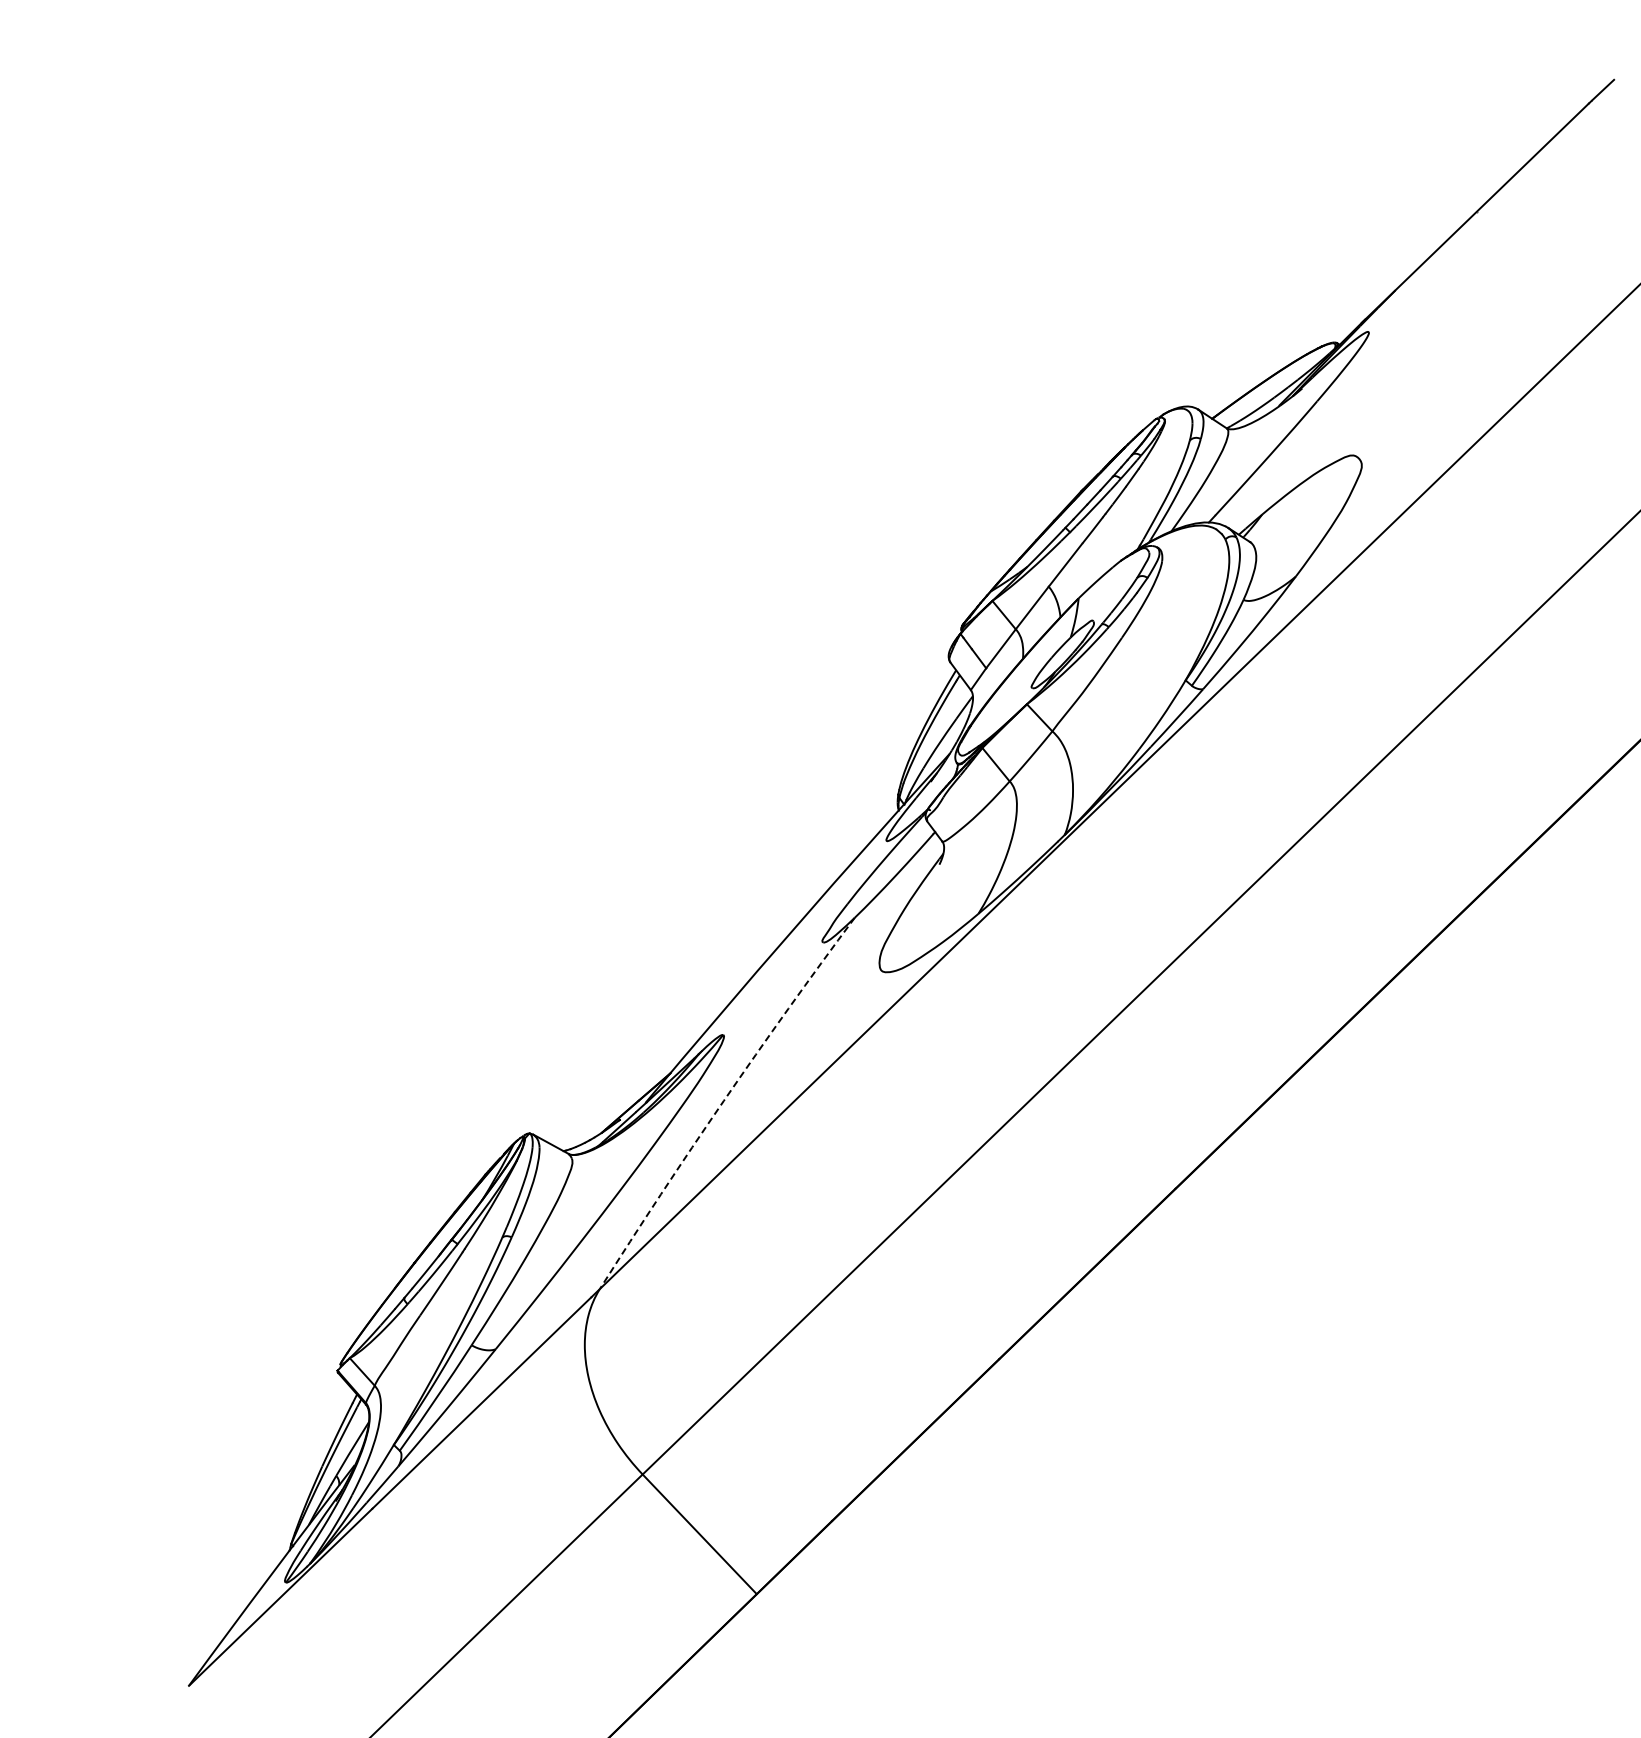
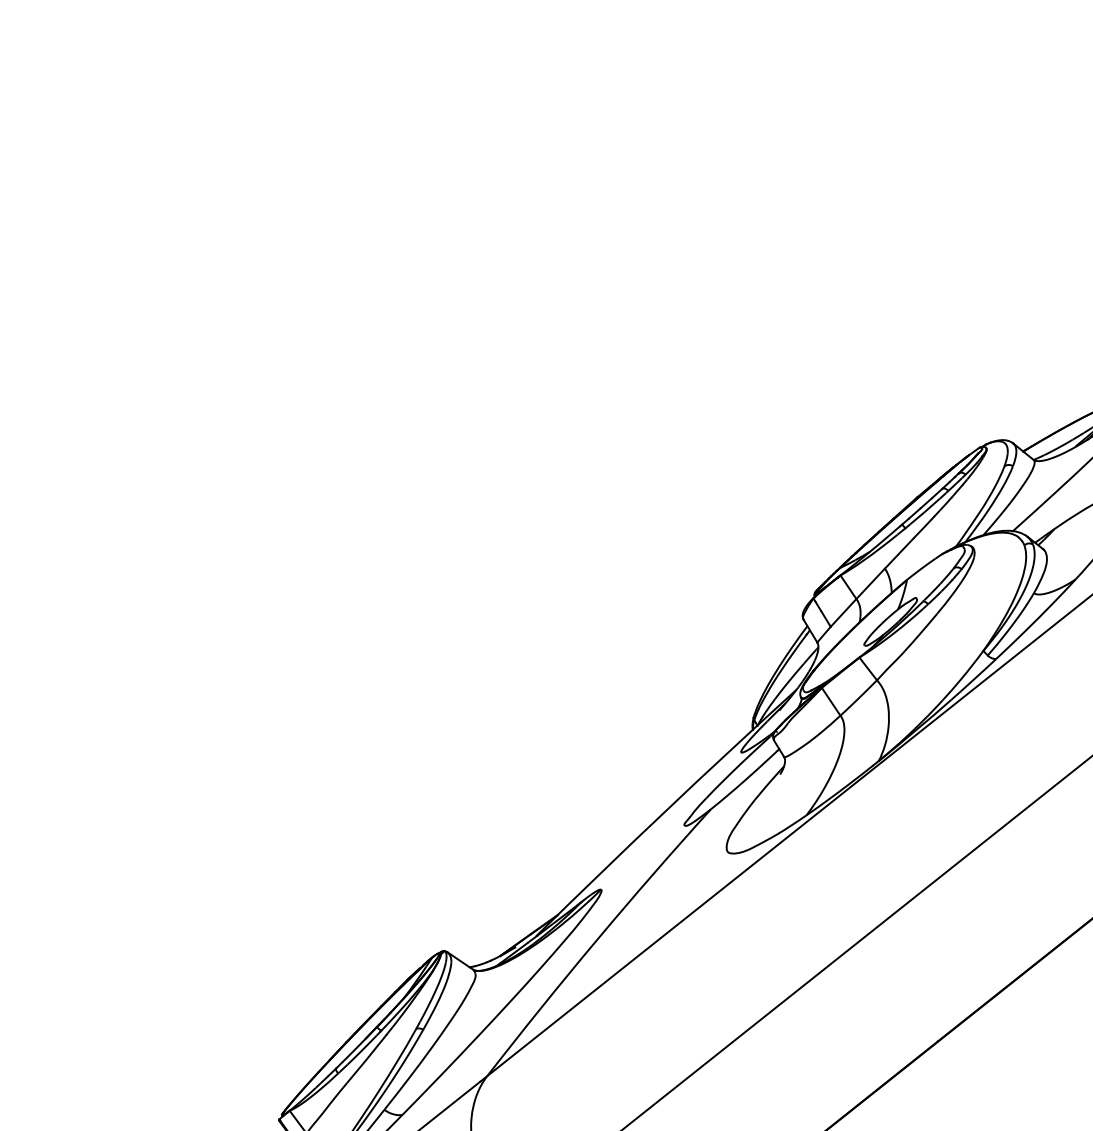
arc: (723, 1100) -> (596, 940), dashed -> solid

